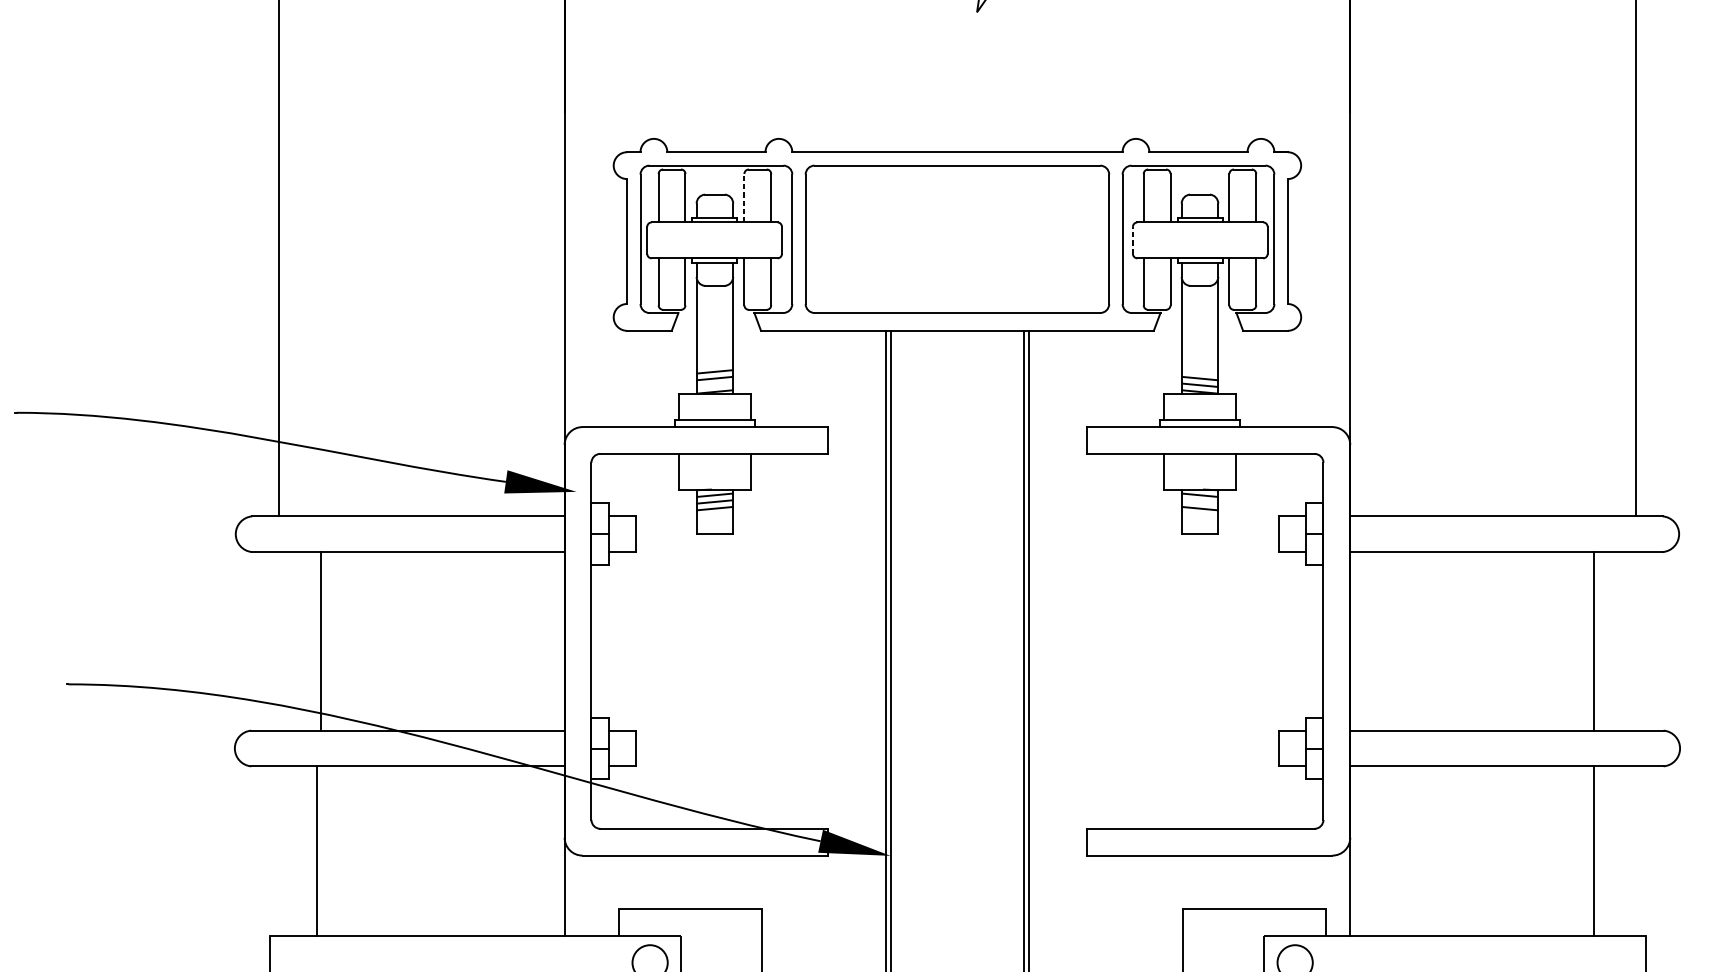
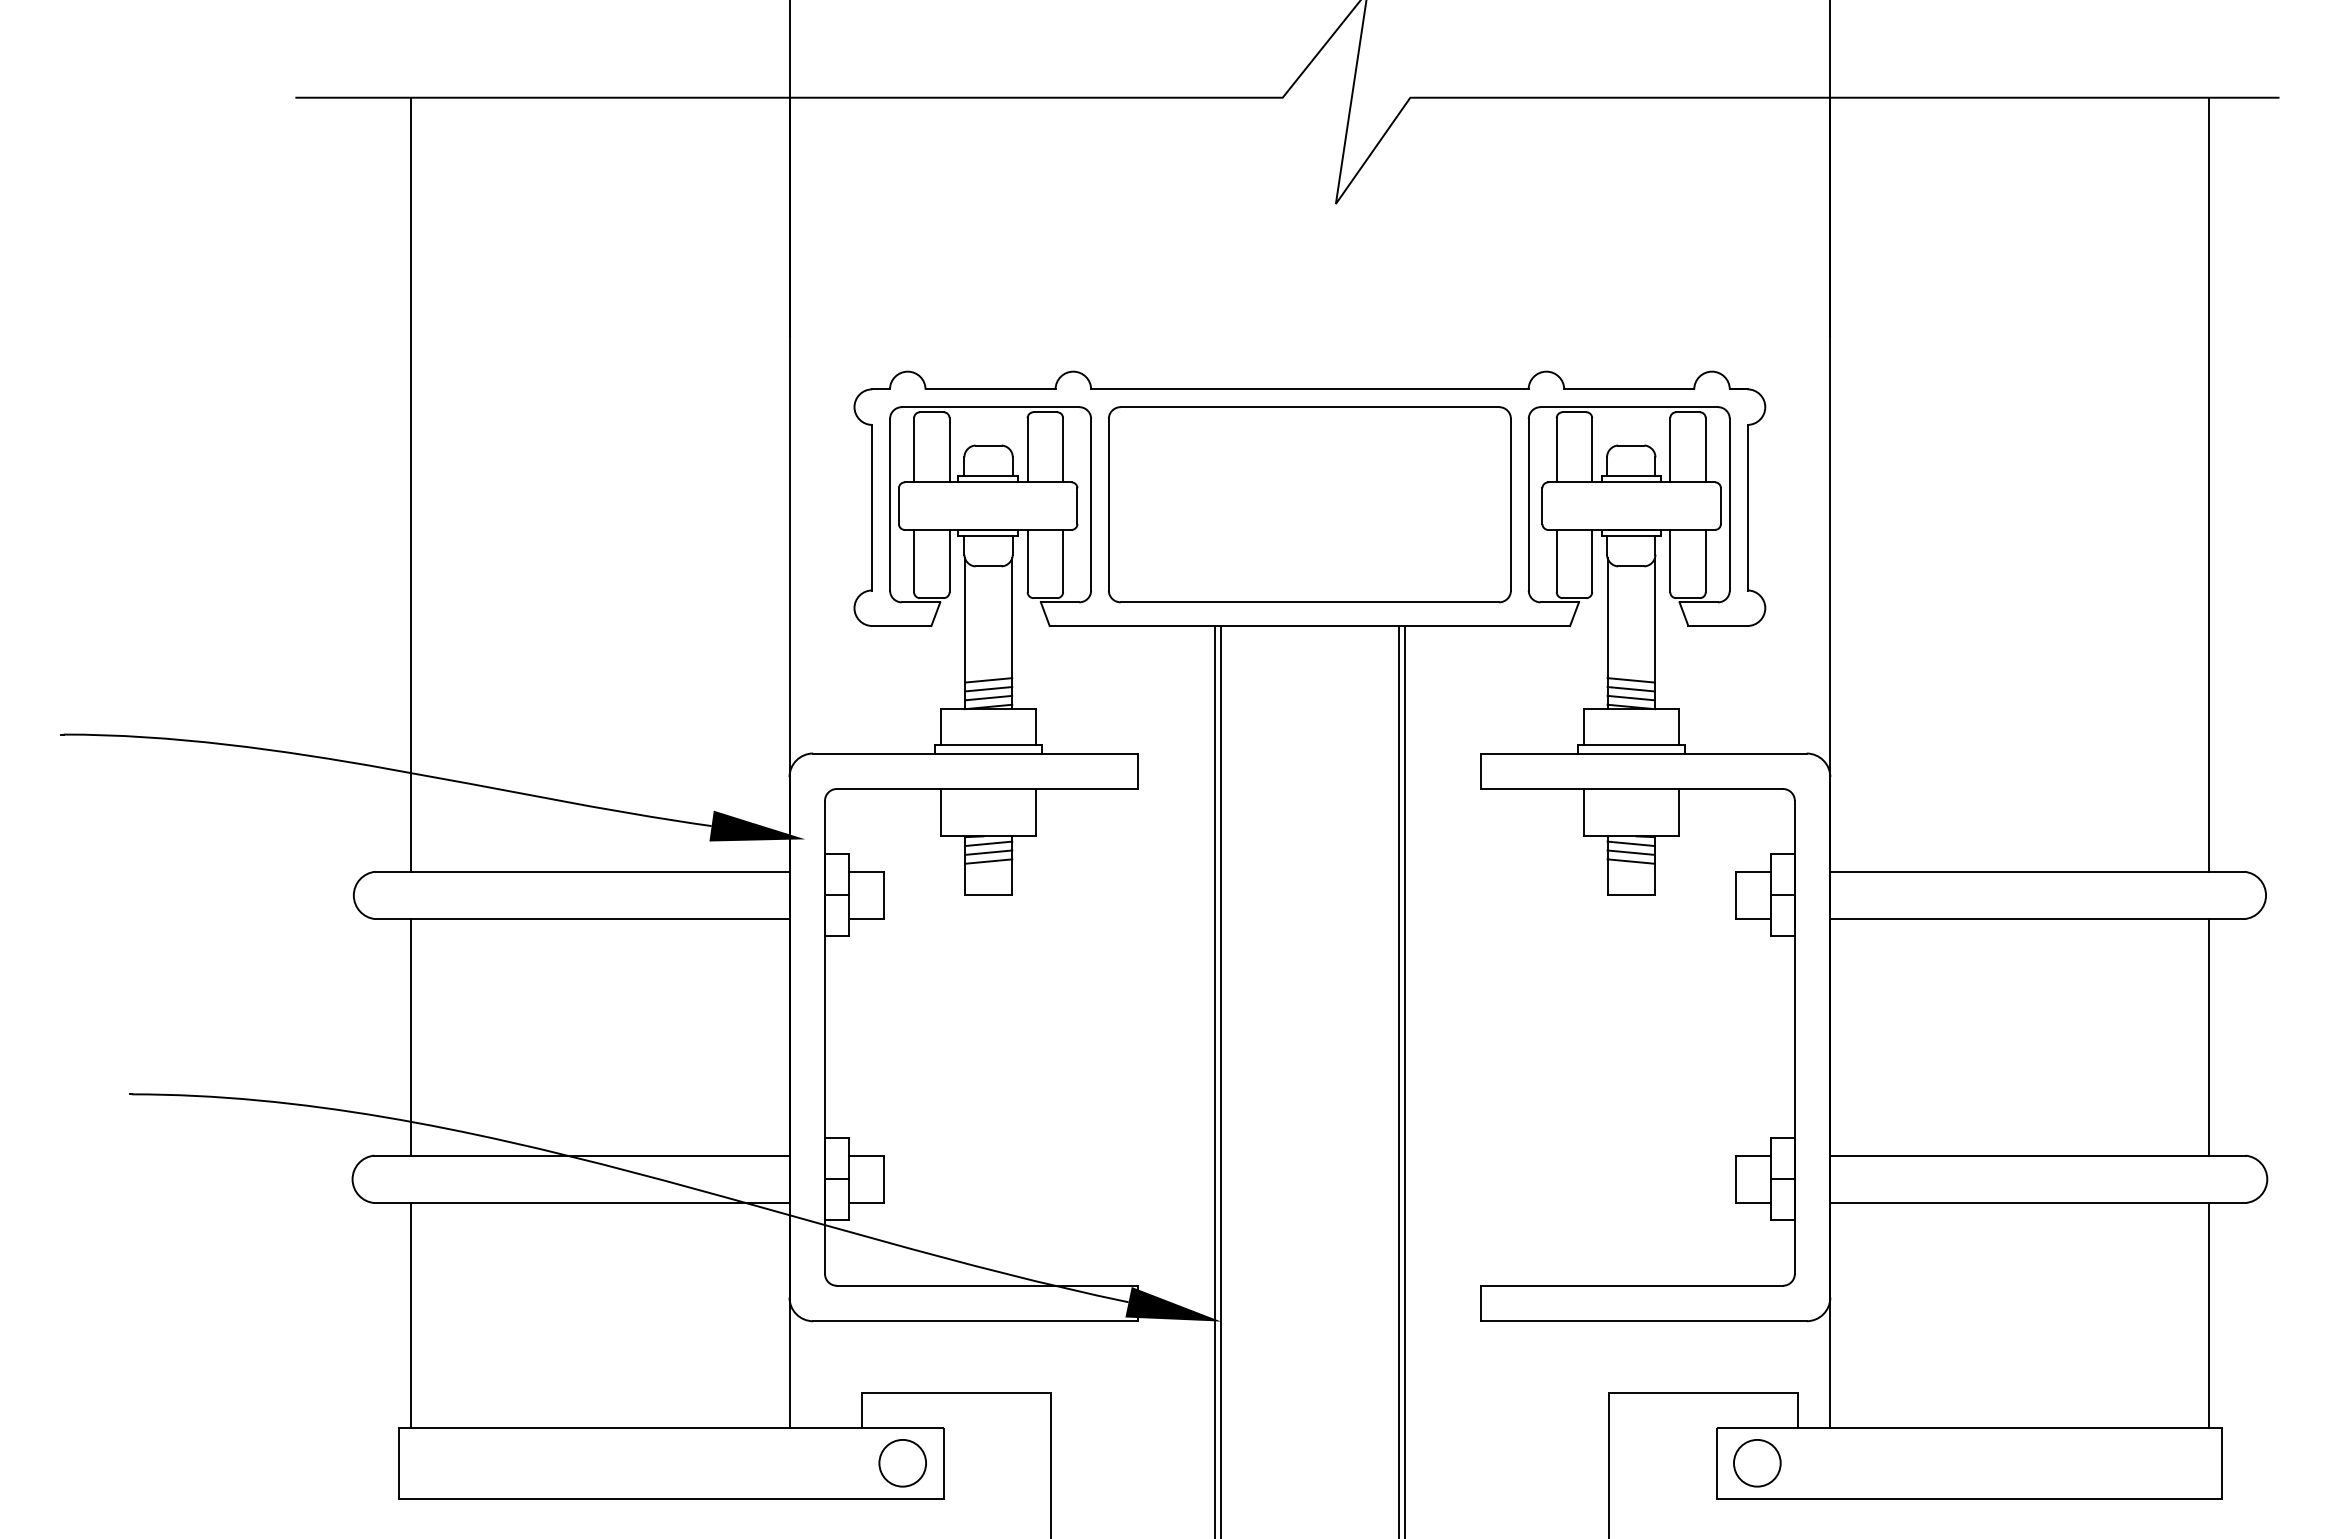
line: (744, 197) -> (1027, 449), dashed -> solid
line: (1133, 240) -> (1542, 506), dashed -> solid
line: (1199, 371) -> (1630, 680), added
line: (714, 384) -> (988, 697), added
line: (1199, 501) -> (1630, 852), added
line: (321, 641) -> (411, 1037), moved
line: (1593, 641) -> (2208, 1037), moved
line: (317, 850) -> (411, 1314), moved
line: (1594, 850) -> (2208, 1314), moved

